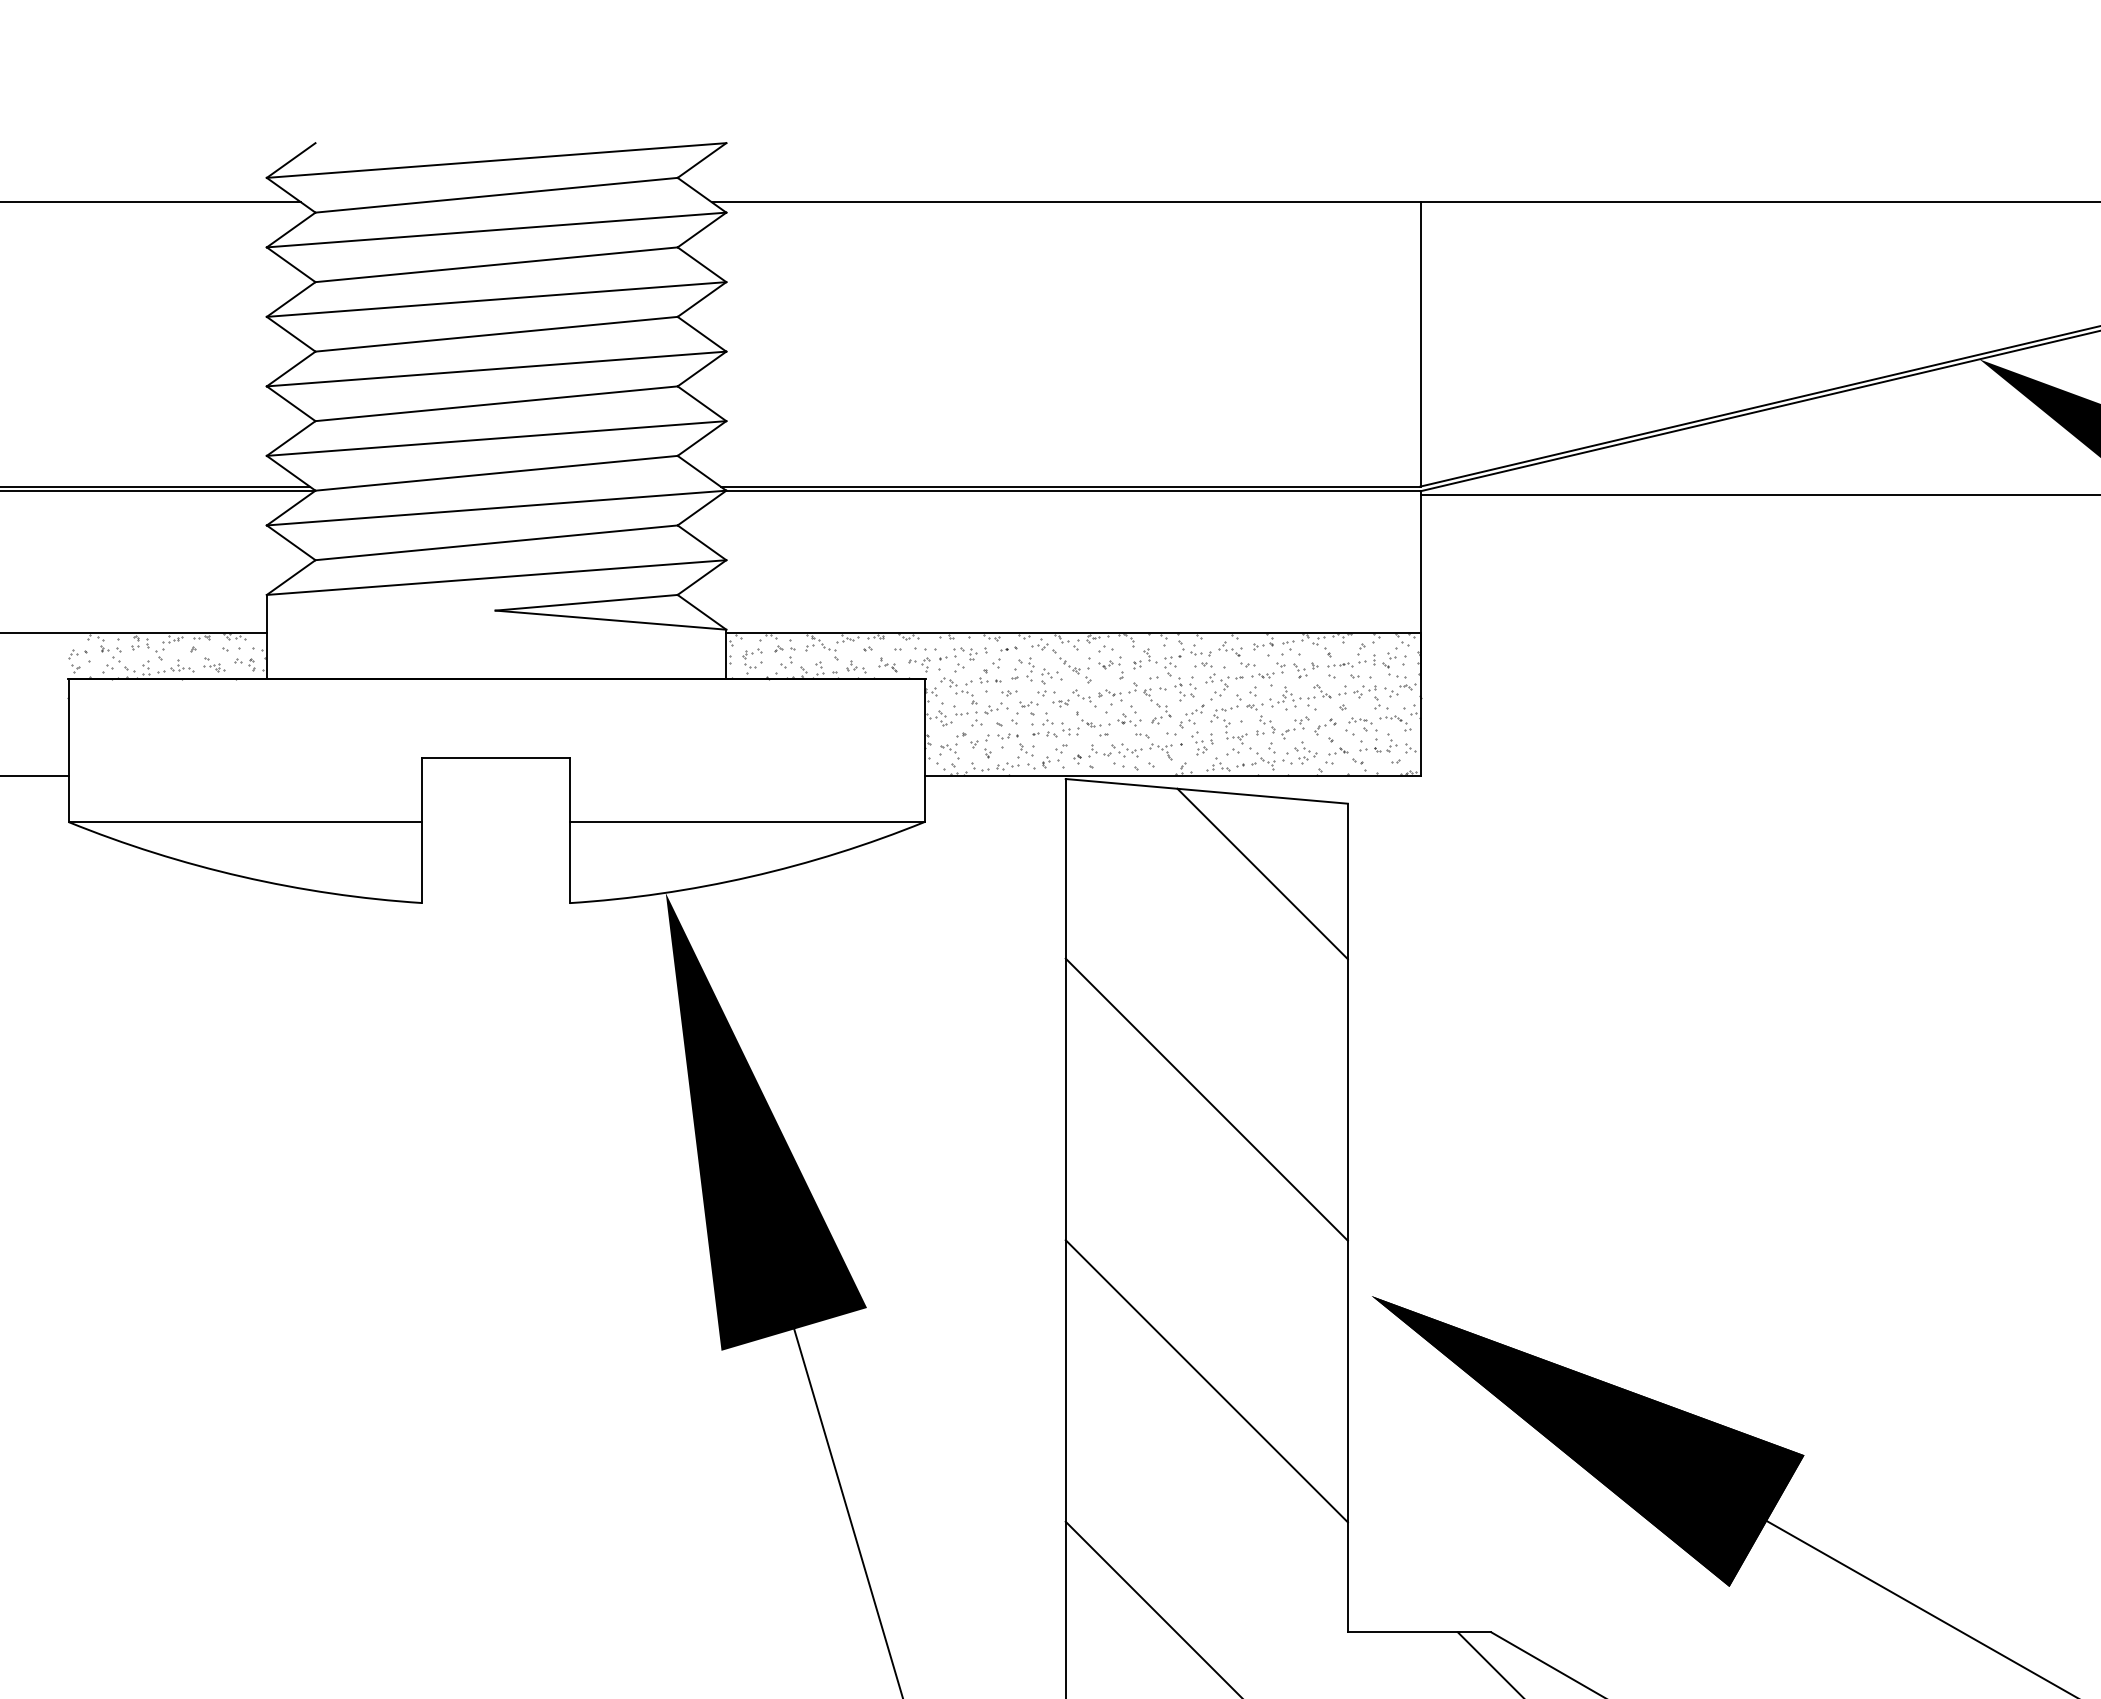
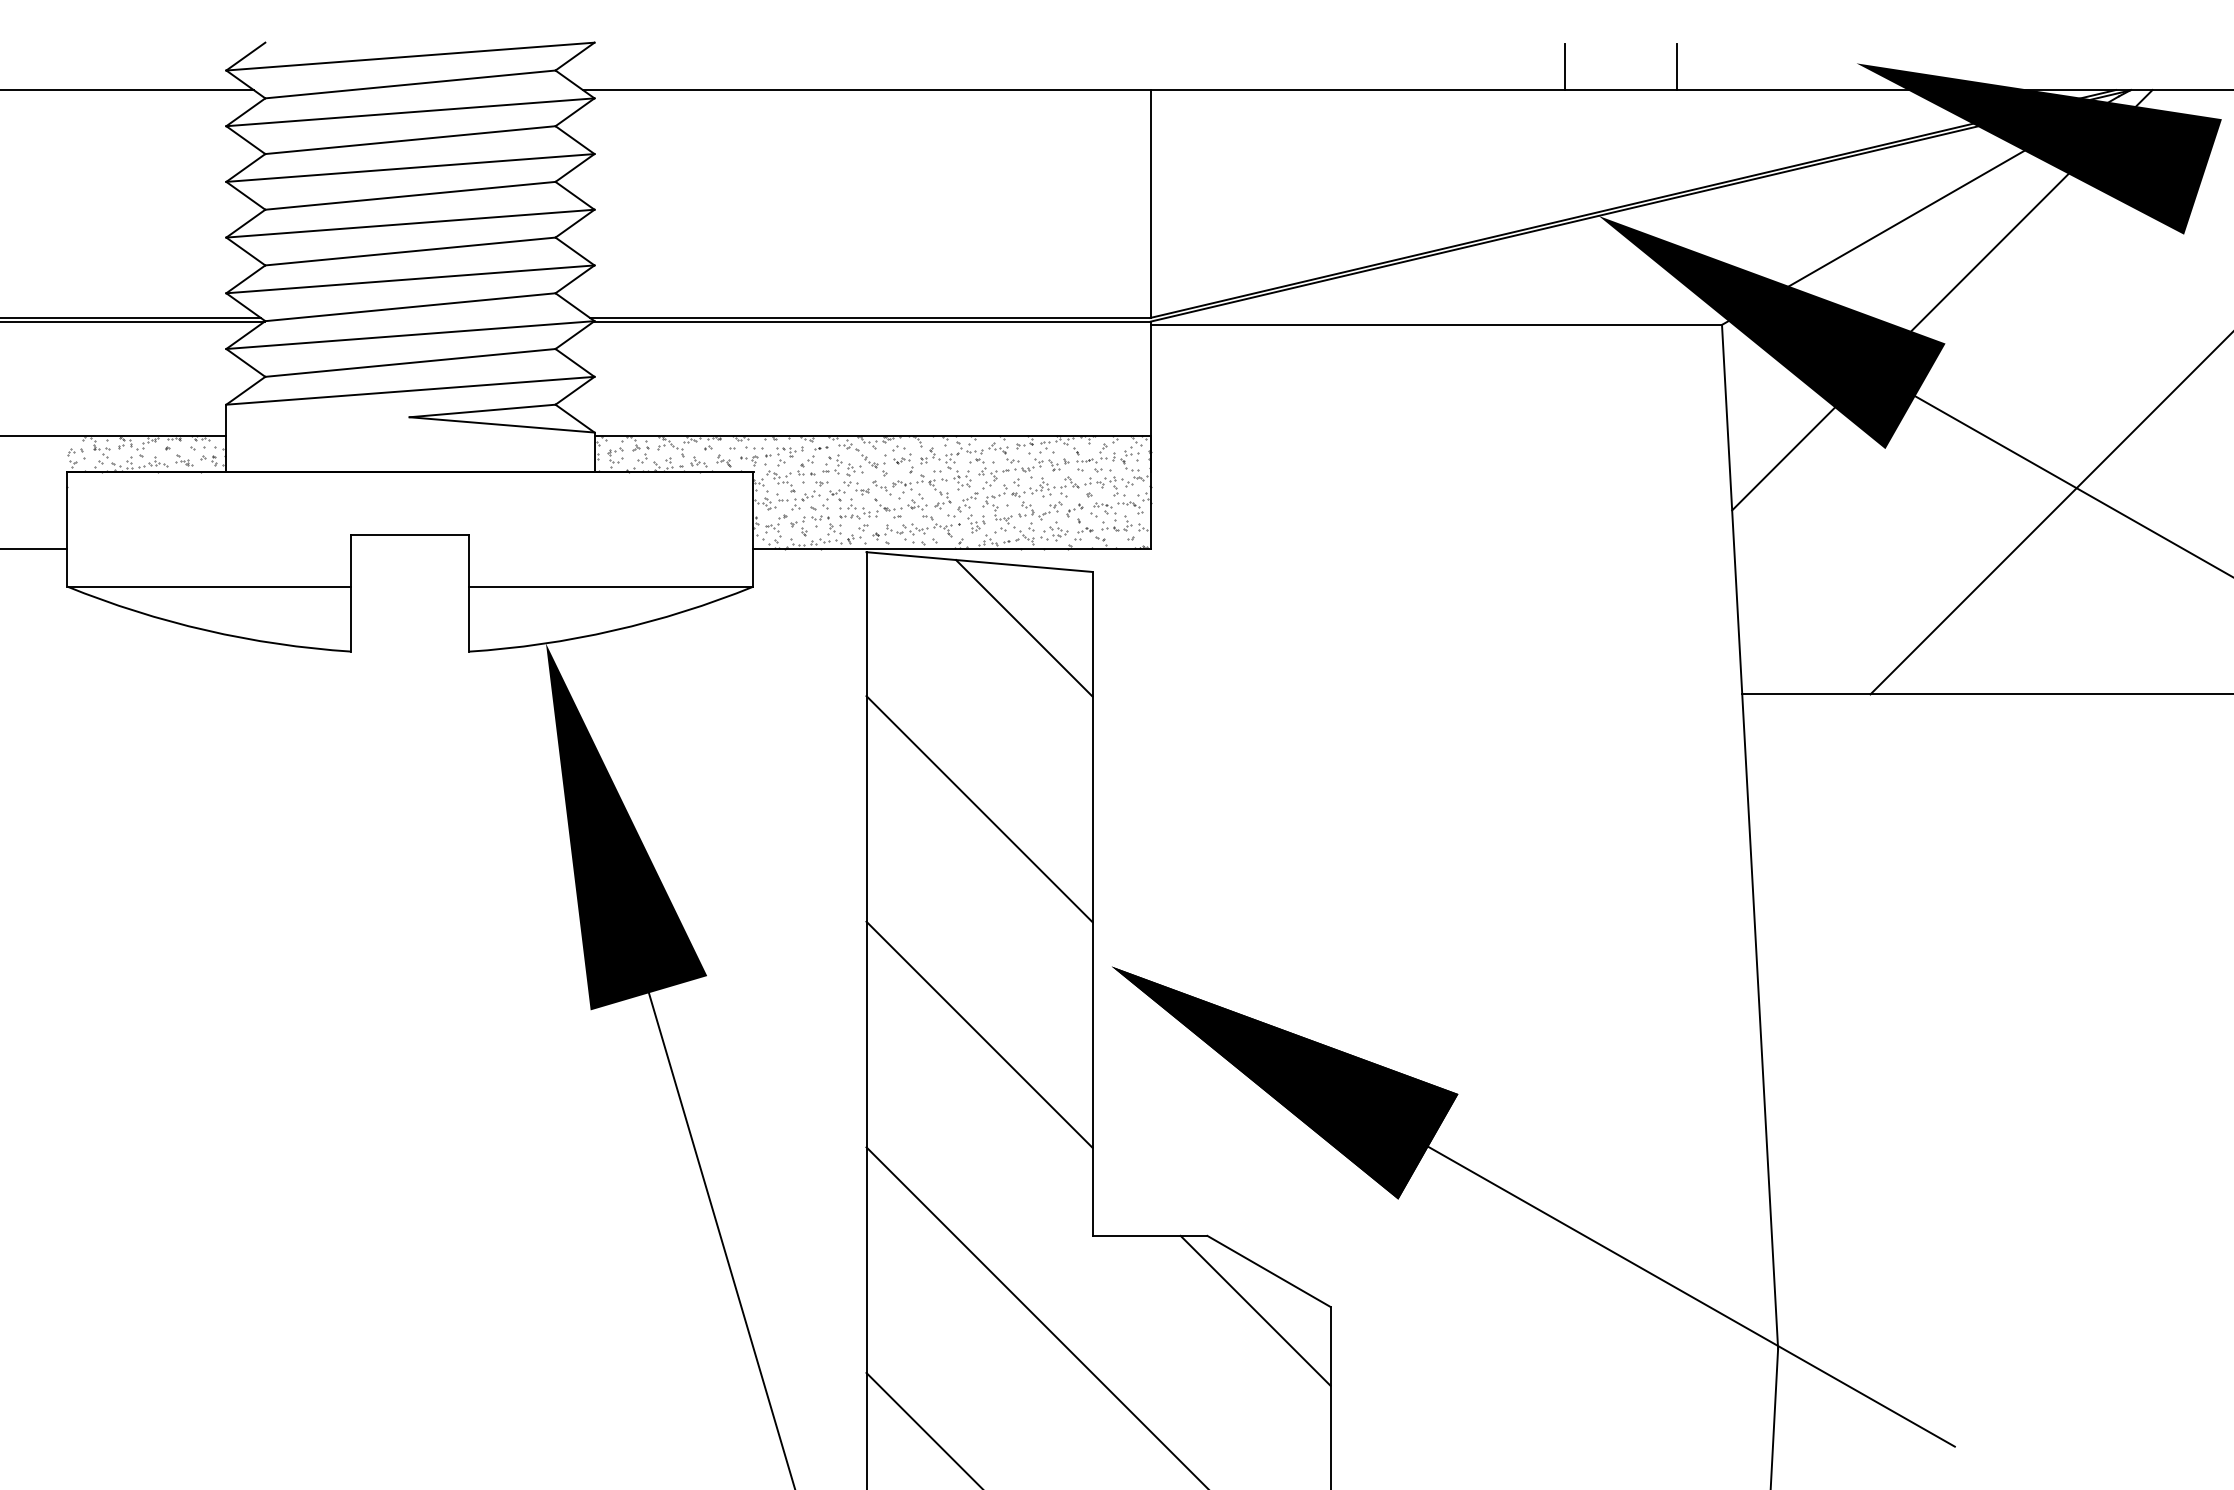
line: (1938, 174) -> (1565, 67), added
line: (2076, 174) -> (1676, 67), added

